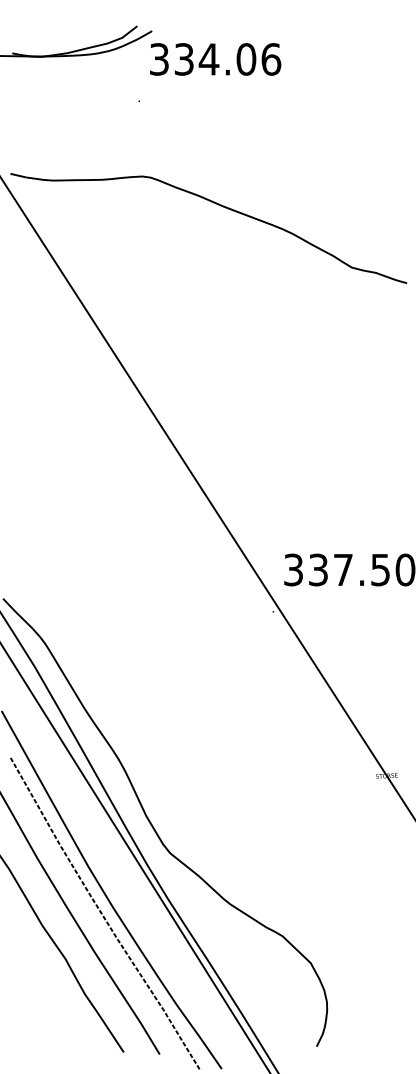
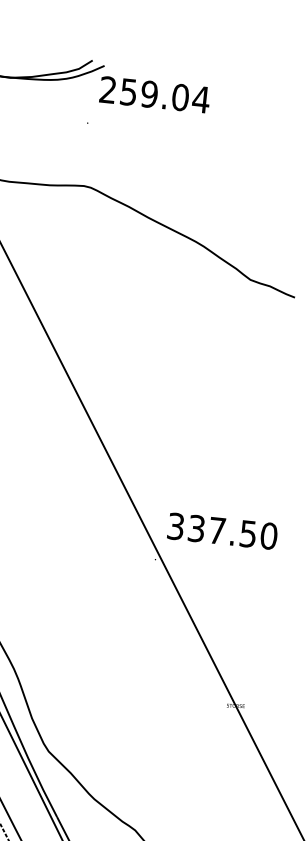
text: (215, 59) -> (154, 94), 334.06 -> 259.04

